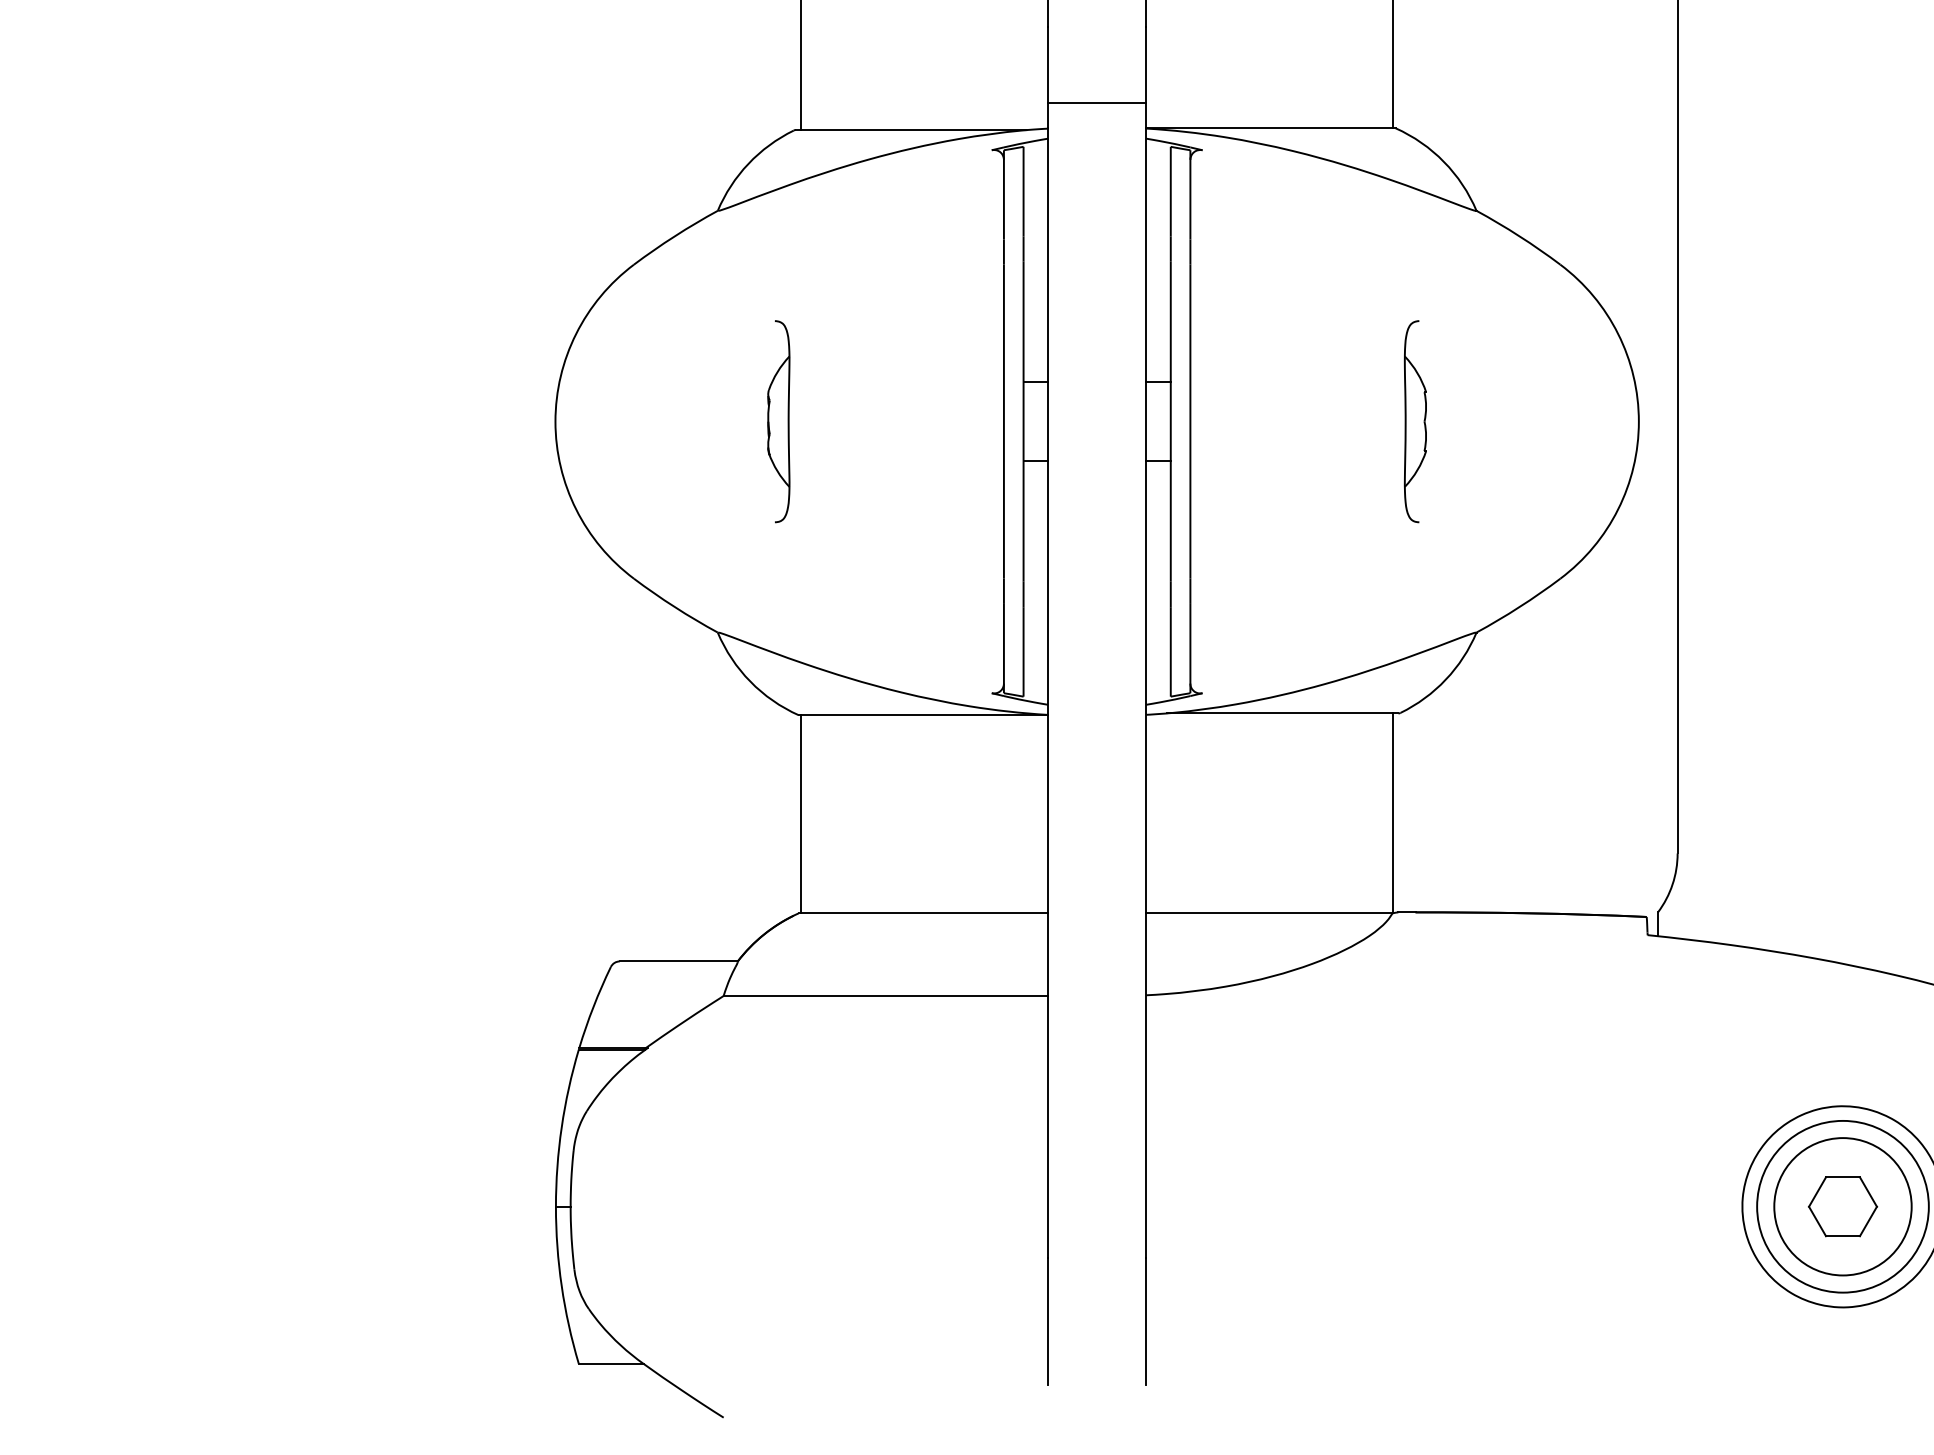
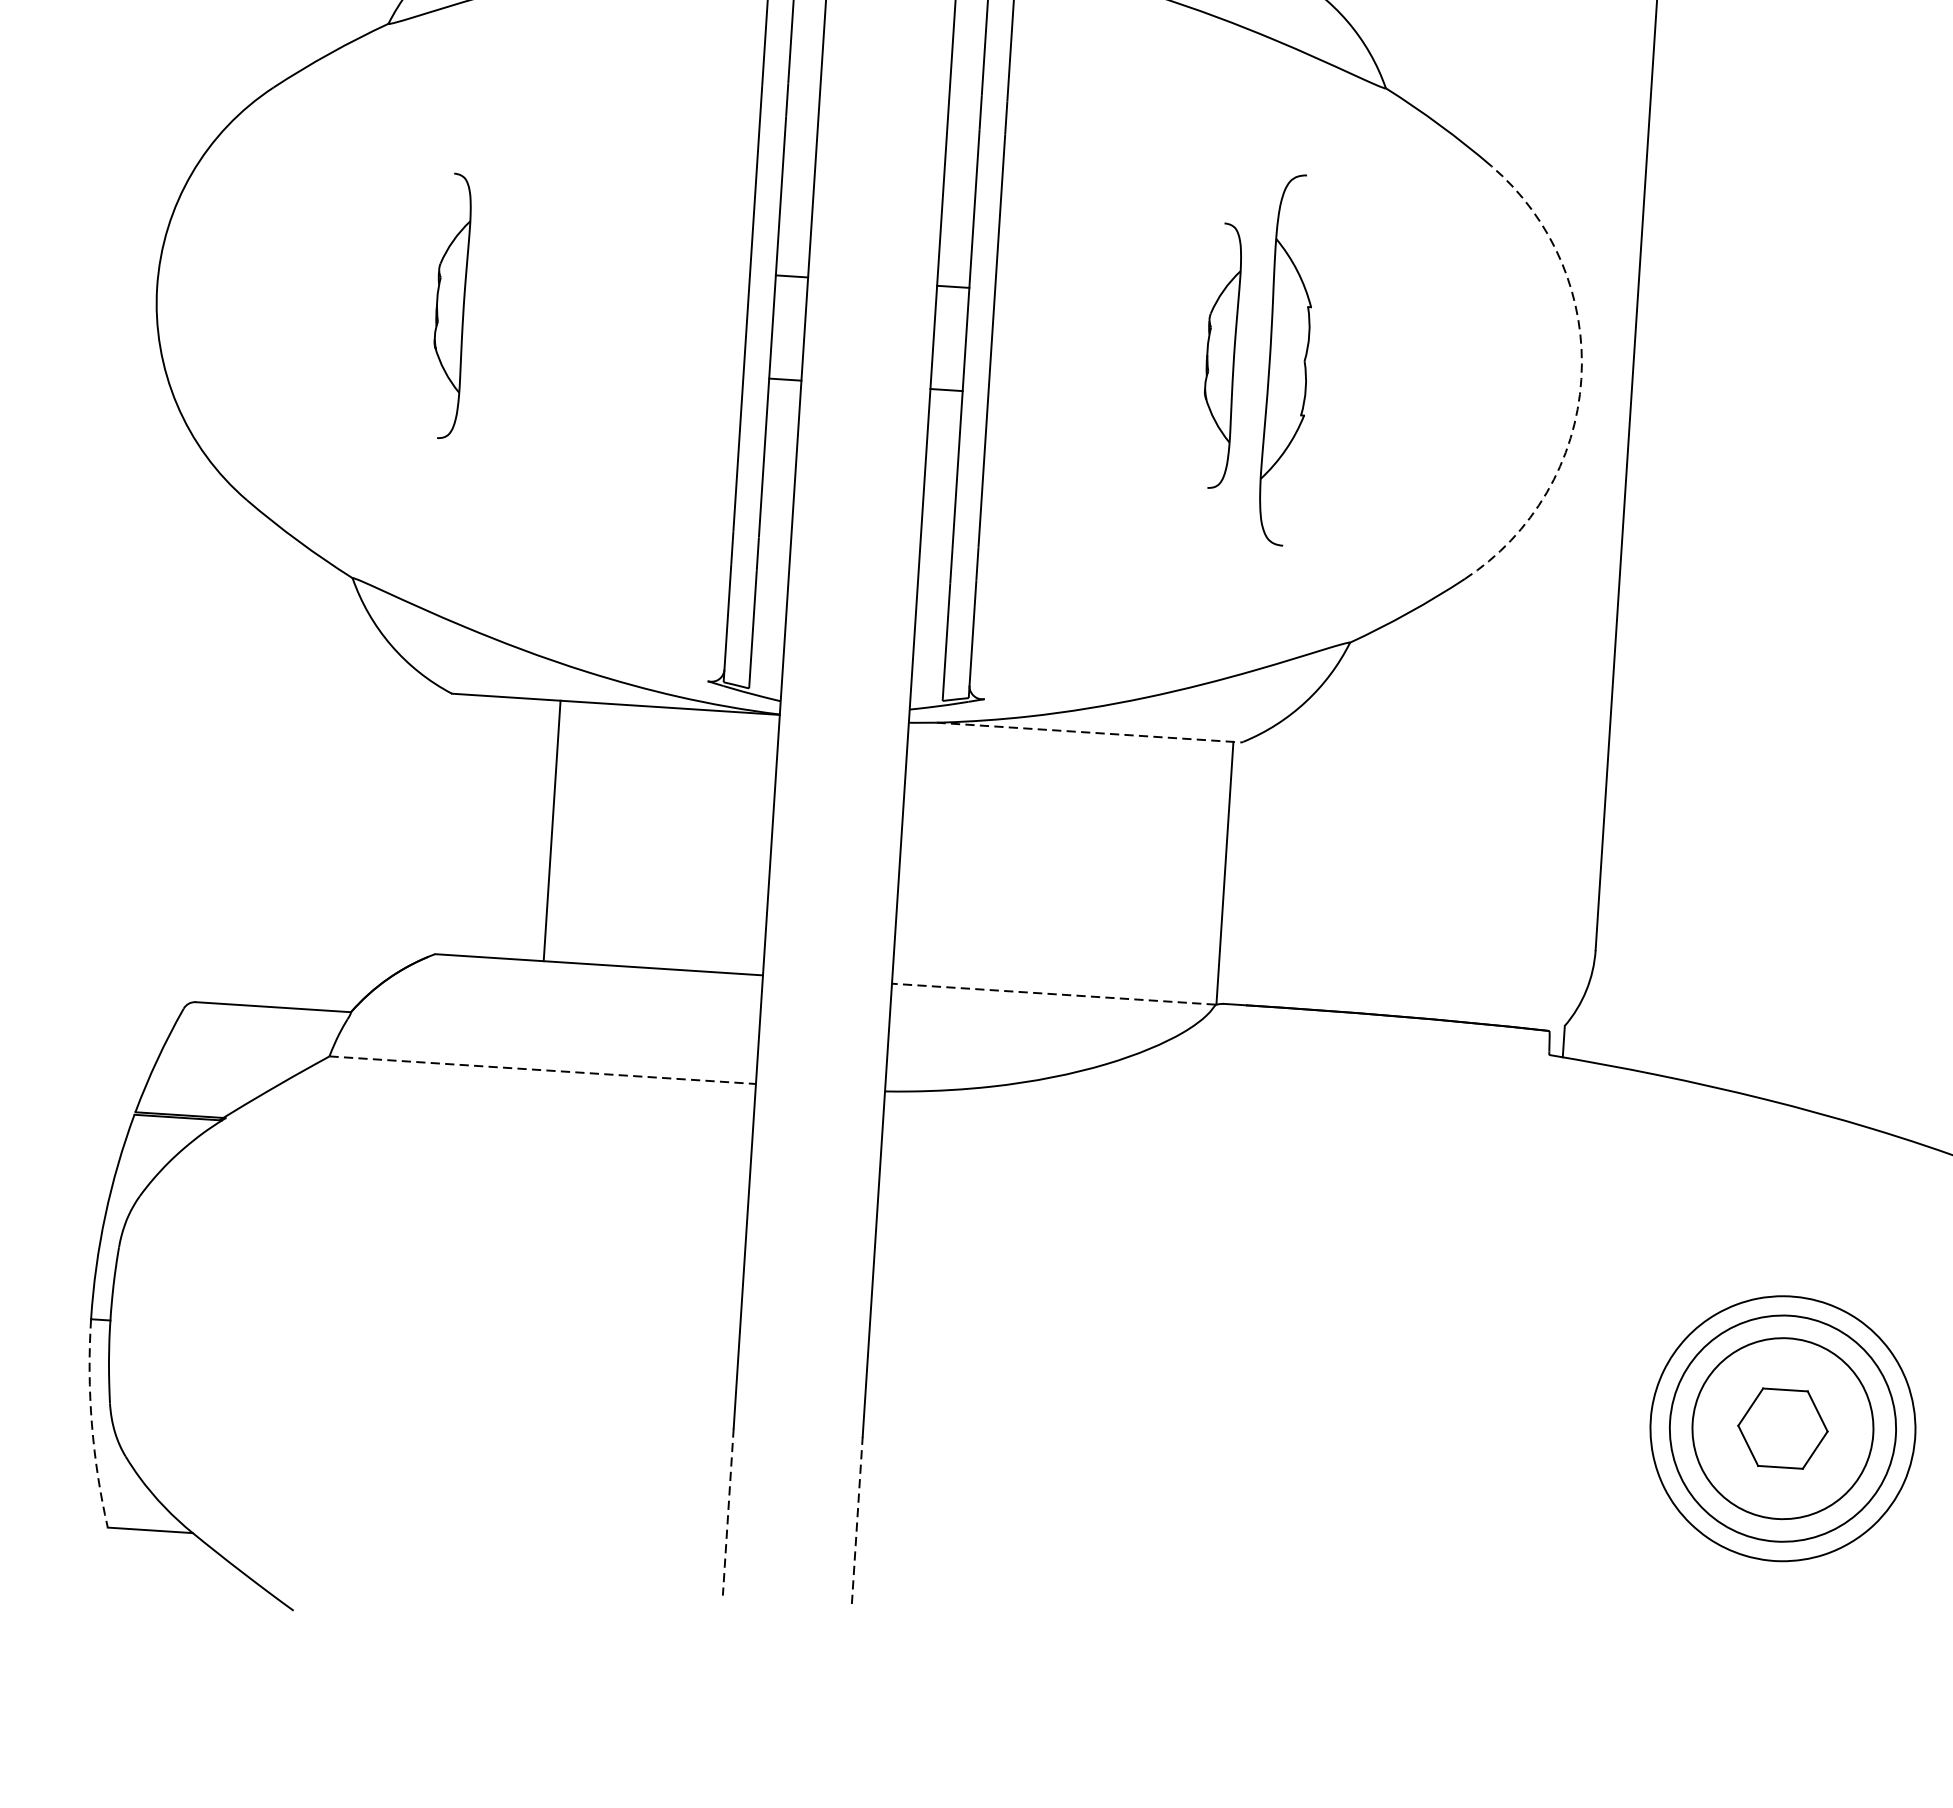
part: (1364, 421) -> (1220, 355), added
part: (1414, 421) -> (1286, 359), size x1.4
arc: (1638, 421) -> (1580, 379), solid -> dashed
line: (1282, 713) -> (1088, 732), solid -> dashed
line: (801, 814) -> (552, 831), moved
line: (1268, 913) -> (1052, 994), solid -> dashed
line: (886, 995) -> (543, 1069), solid -> dashed
arc: (561, 1286) -> (91, 1424), solid -> dashed
line: (1048, 1321) -> (728, 1511), solid -> dashed
line: (1146, 1321) -> (857, 1520), solid -> dashed

